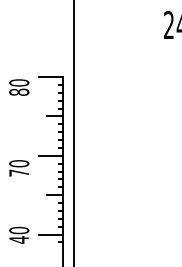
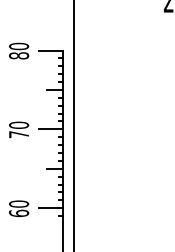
text: (19, 87) -> (19, 51), moved
text: (19, 168) -> (19, 130), moved
text: (19, 239) -> (19, 213), 40 -> 60

